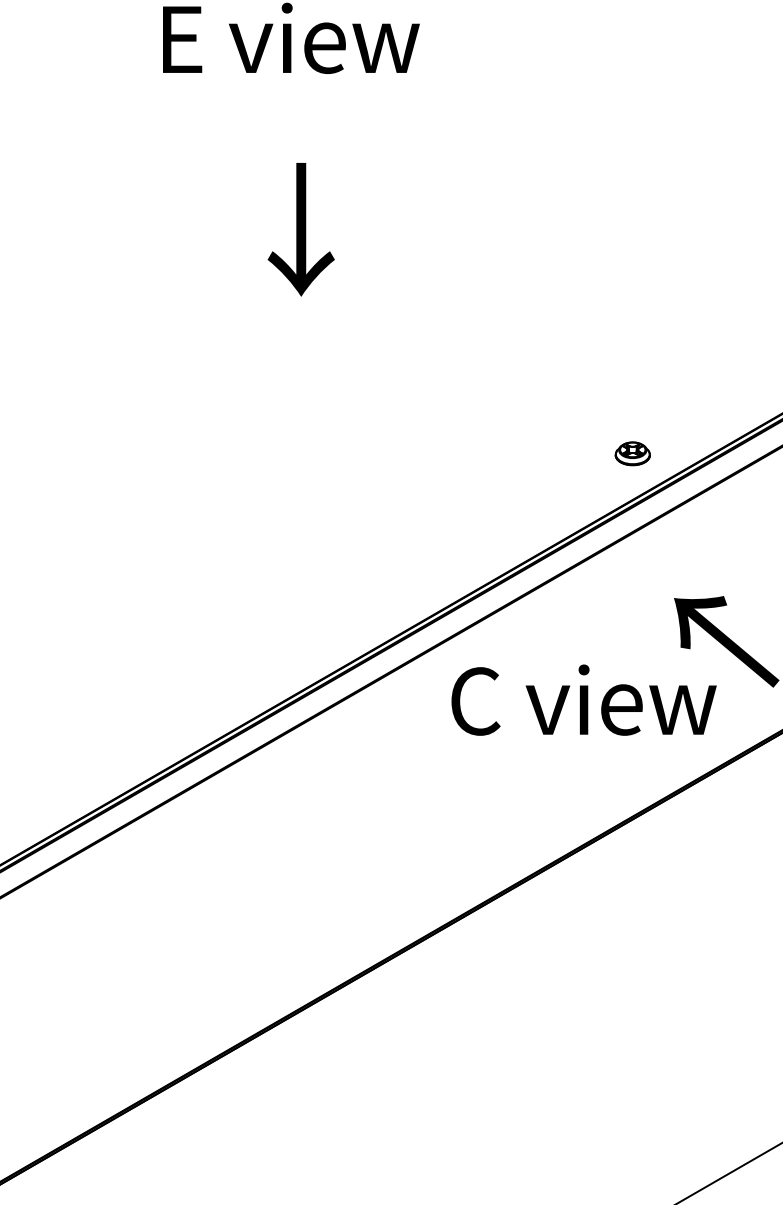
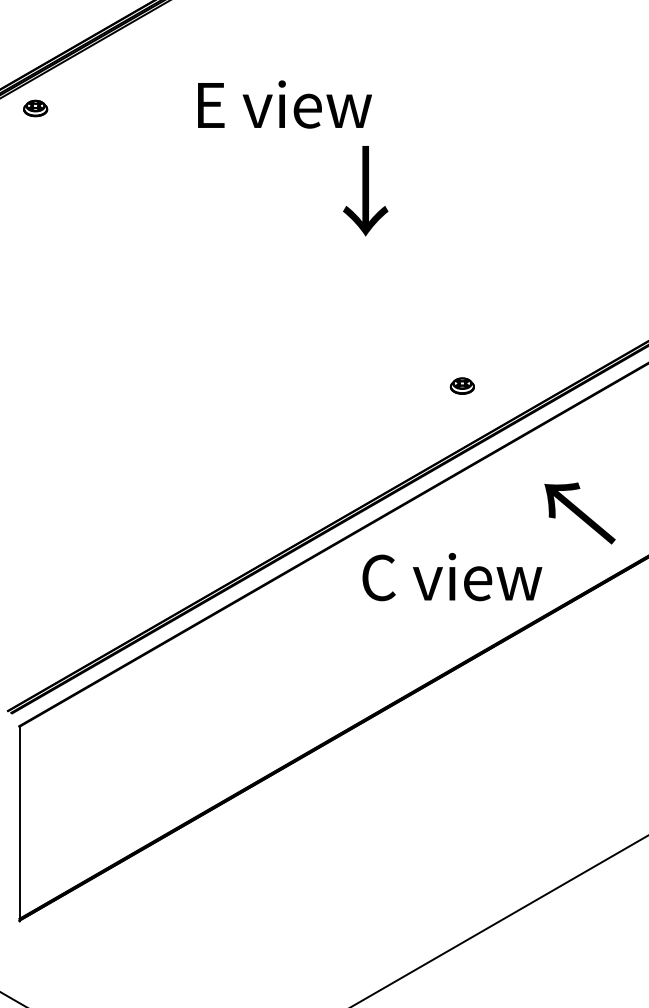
text: (300, 230) -> (365, 191), moved
part: (631, 452) -> (461, 385), moved
text: (584, 700) -> (452, 577), moved

